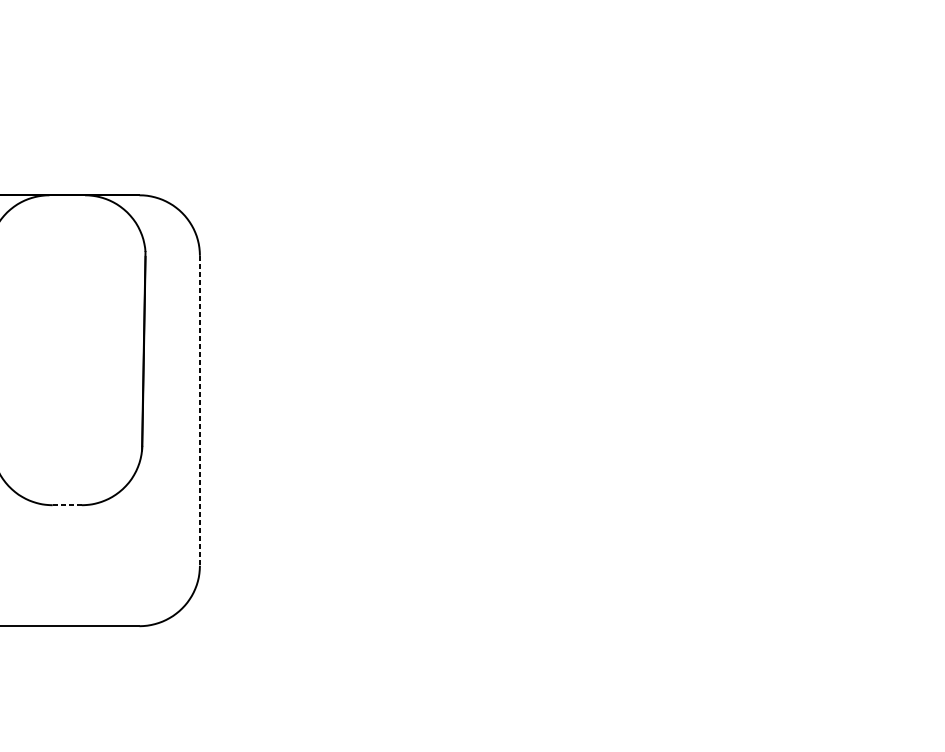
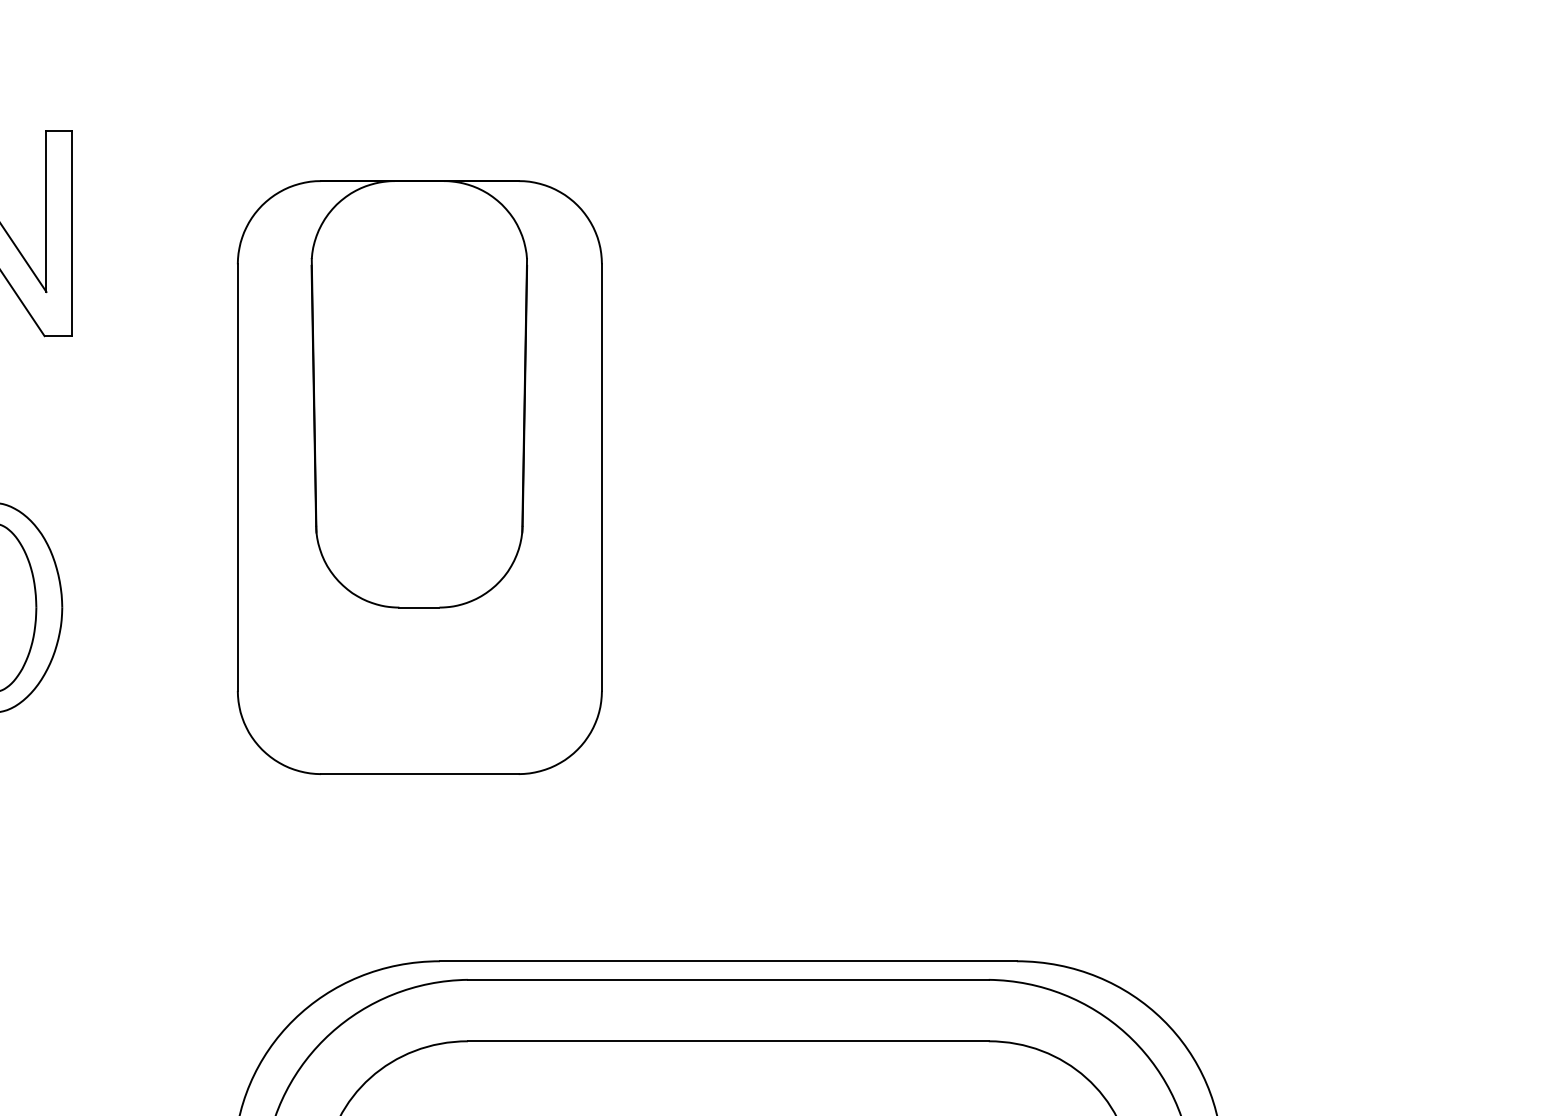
line: (199, 411) -> (601, 478), dashed -> solid
line: (67, 505) -> (419, 607), dashed -> solid

